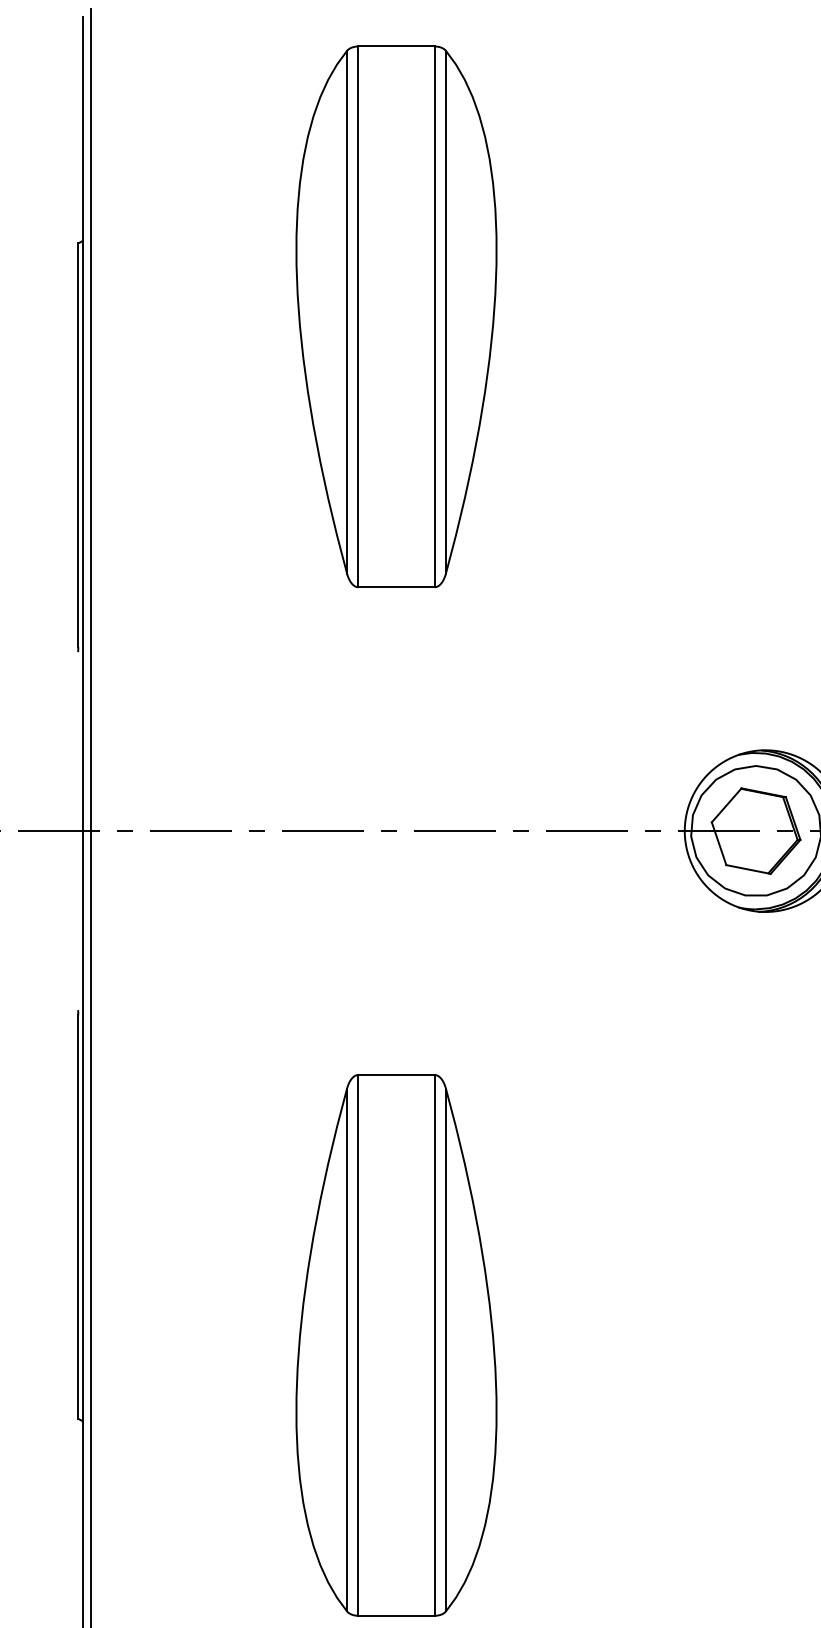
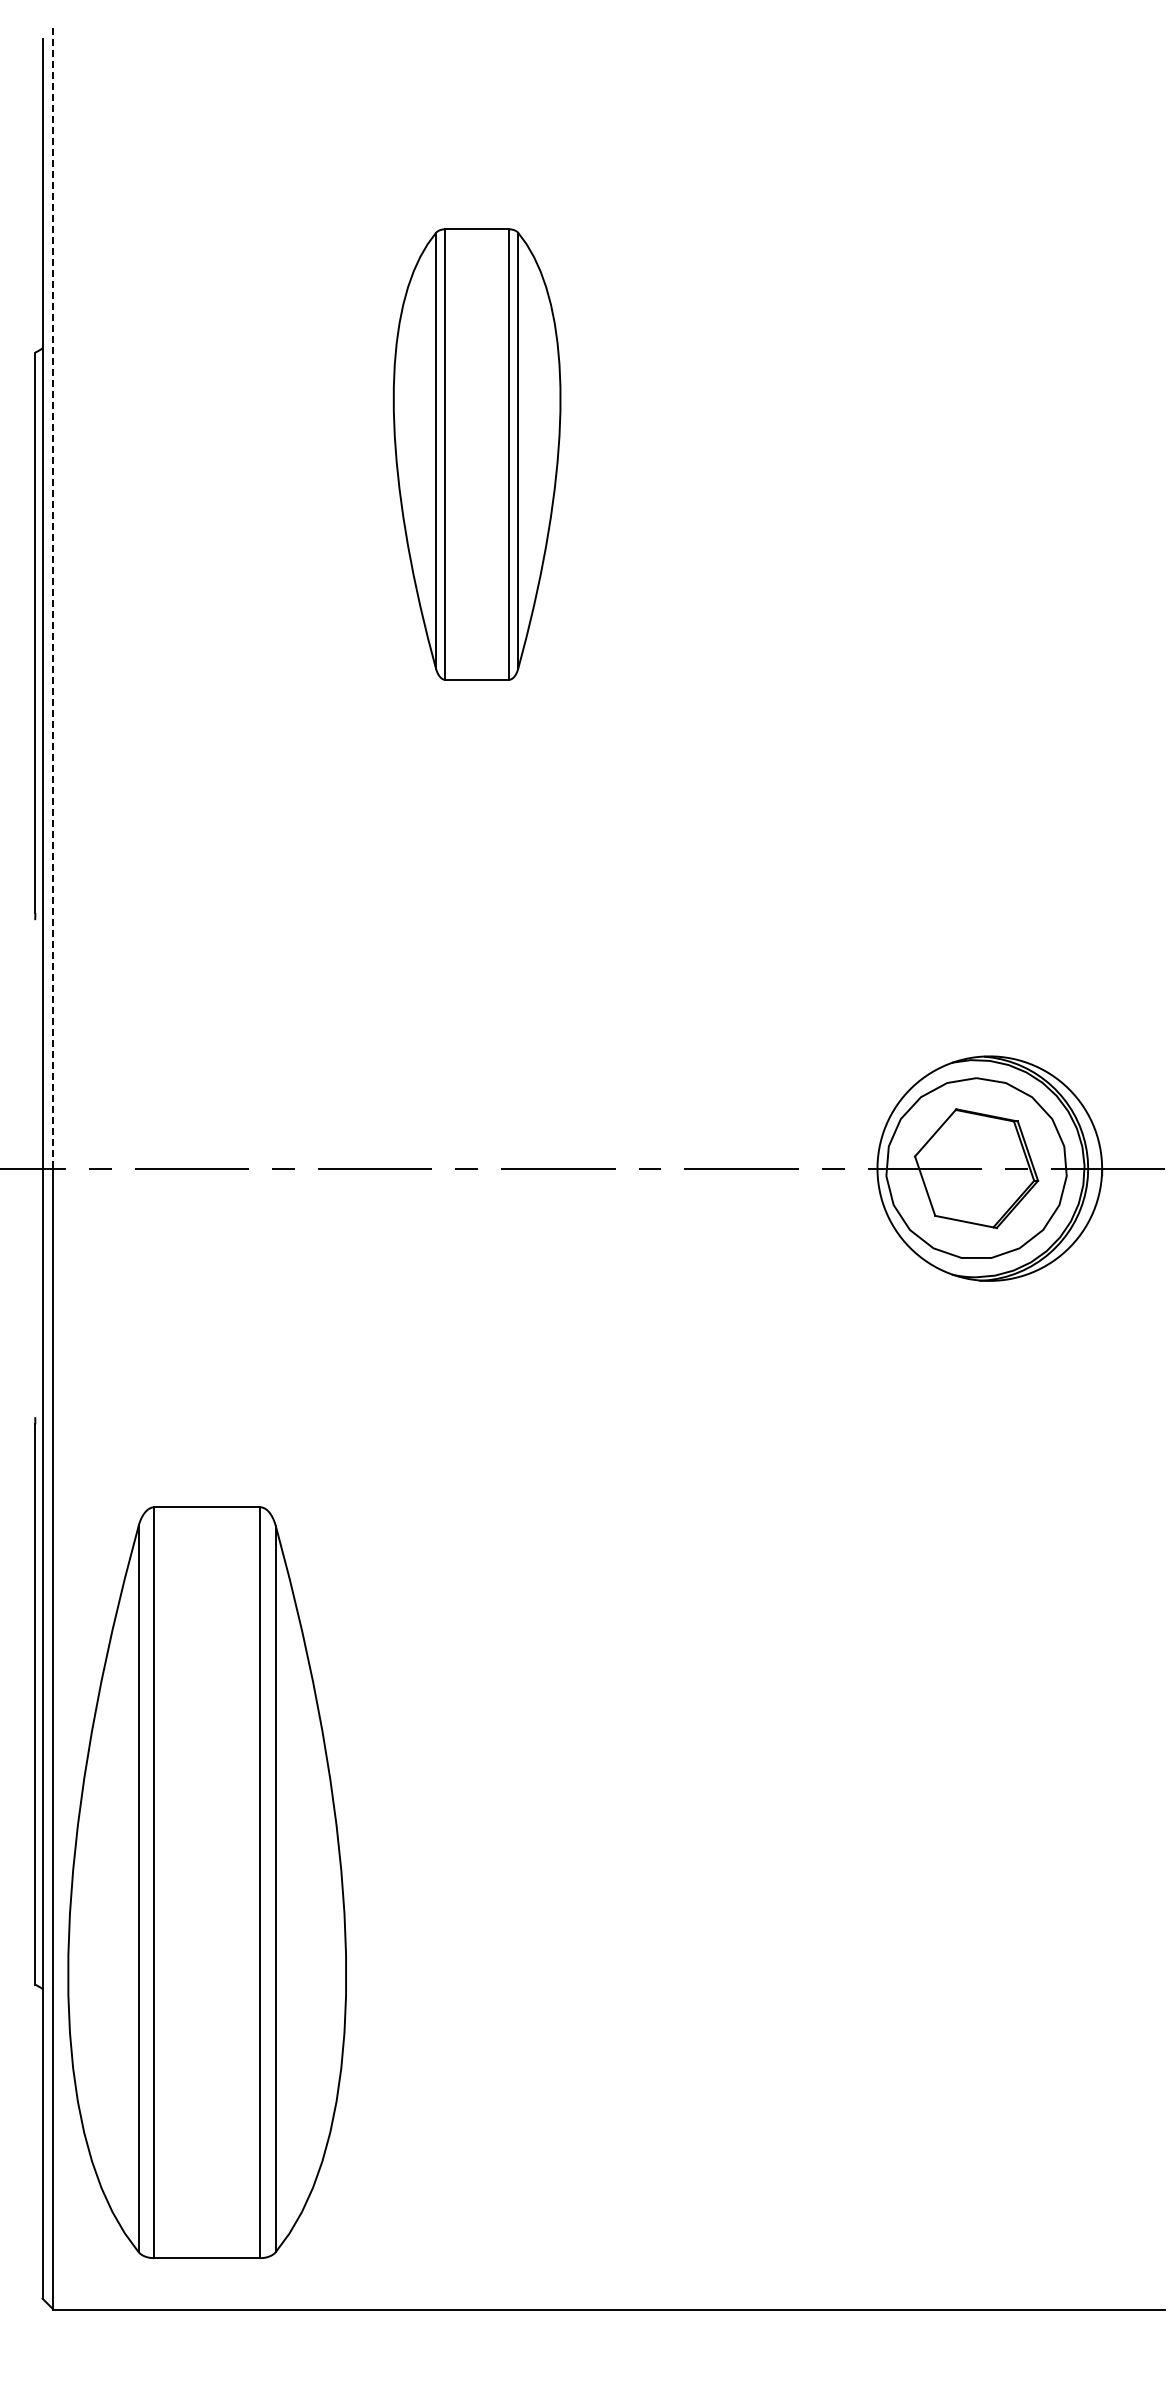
part: (395, 316) -> (476, 454), size x0.6
line: (91, 420) -> (53, 598), solid -> dashed
part: (395, 1345) -> (206, 1882), moved

